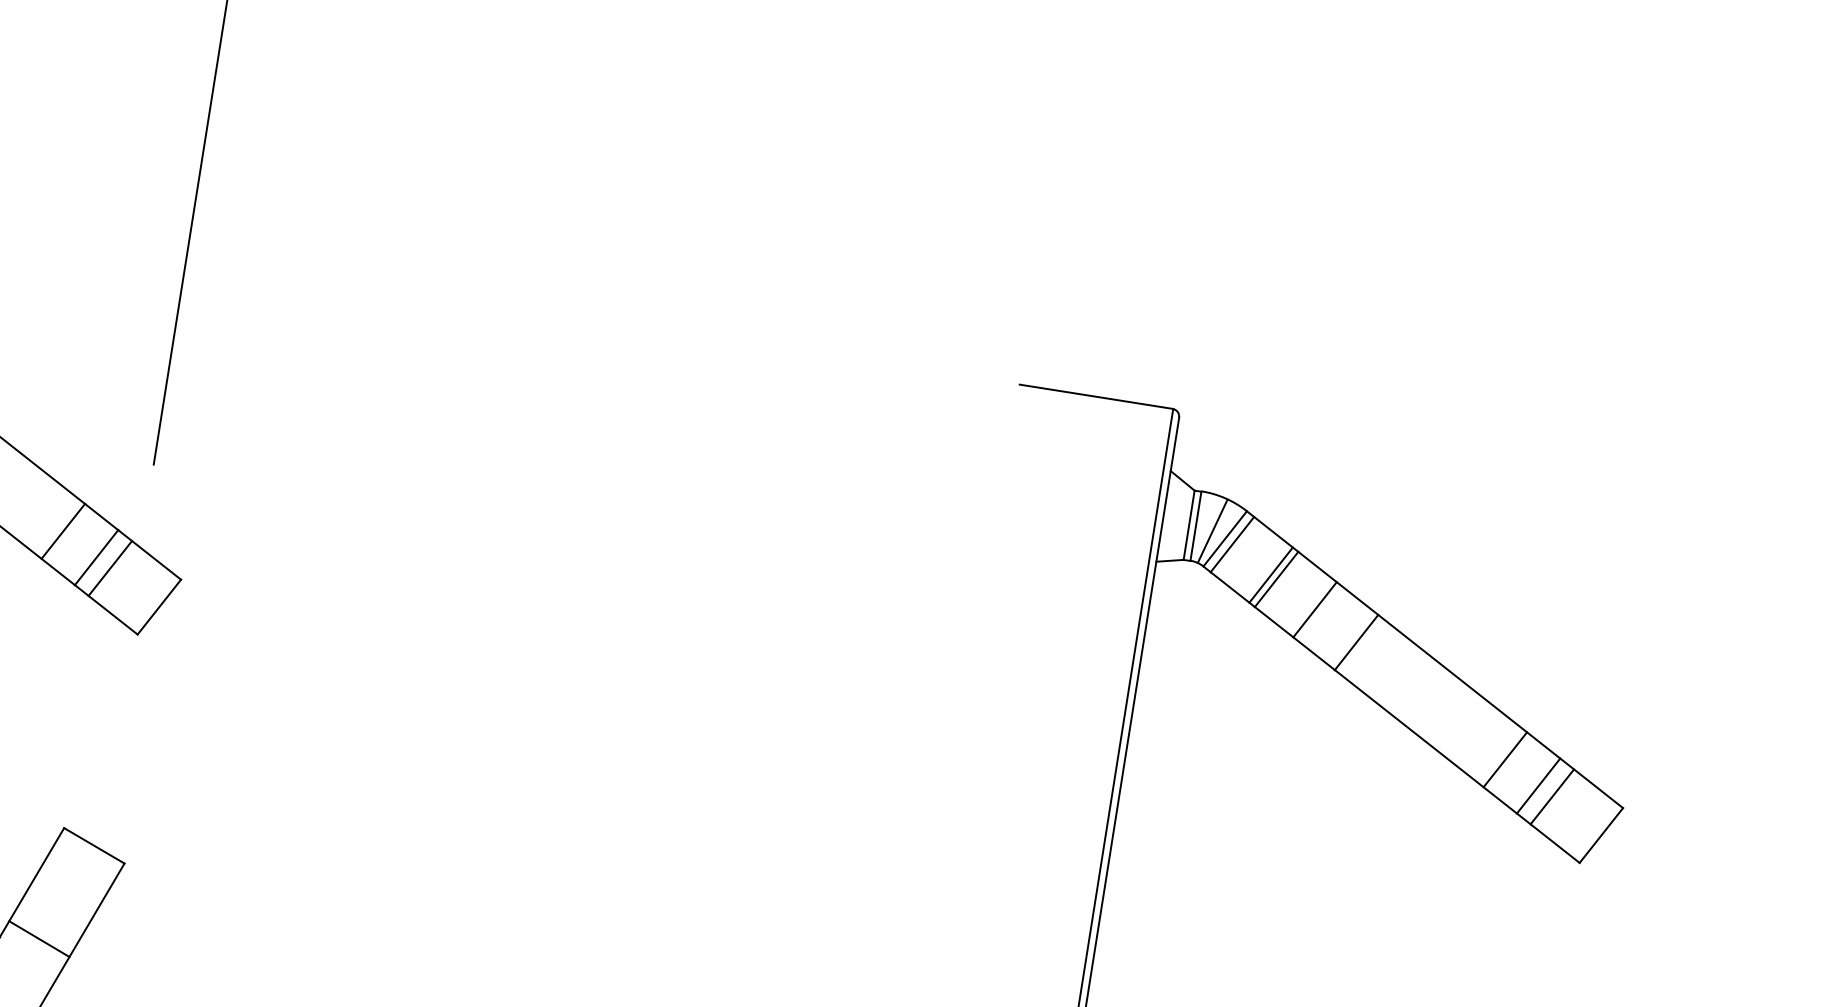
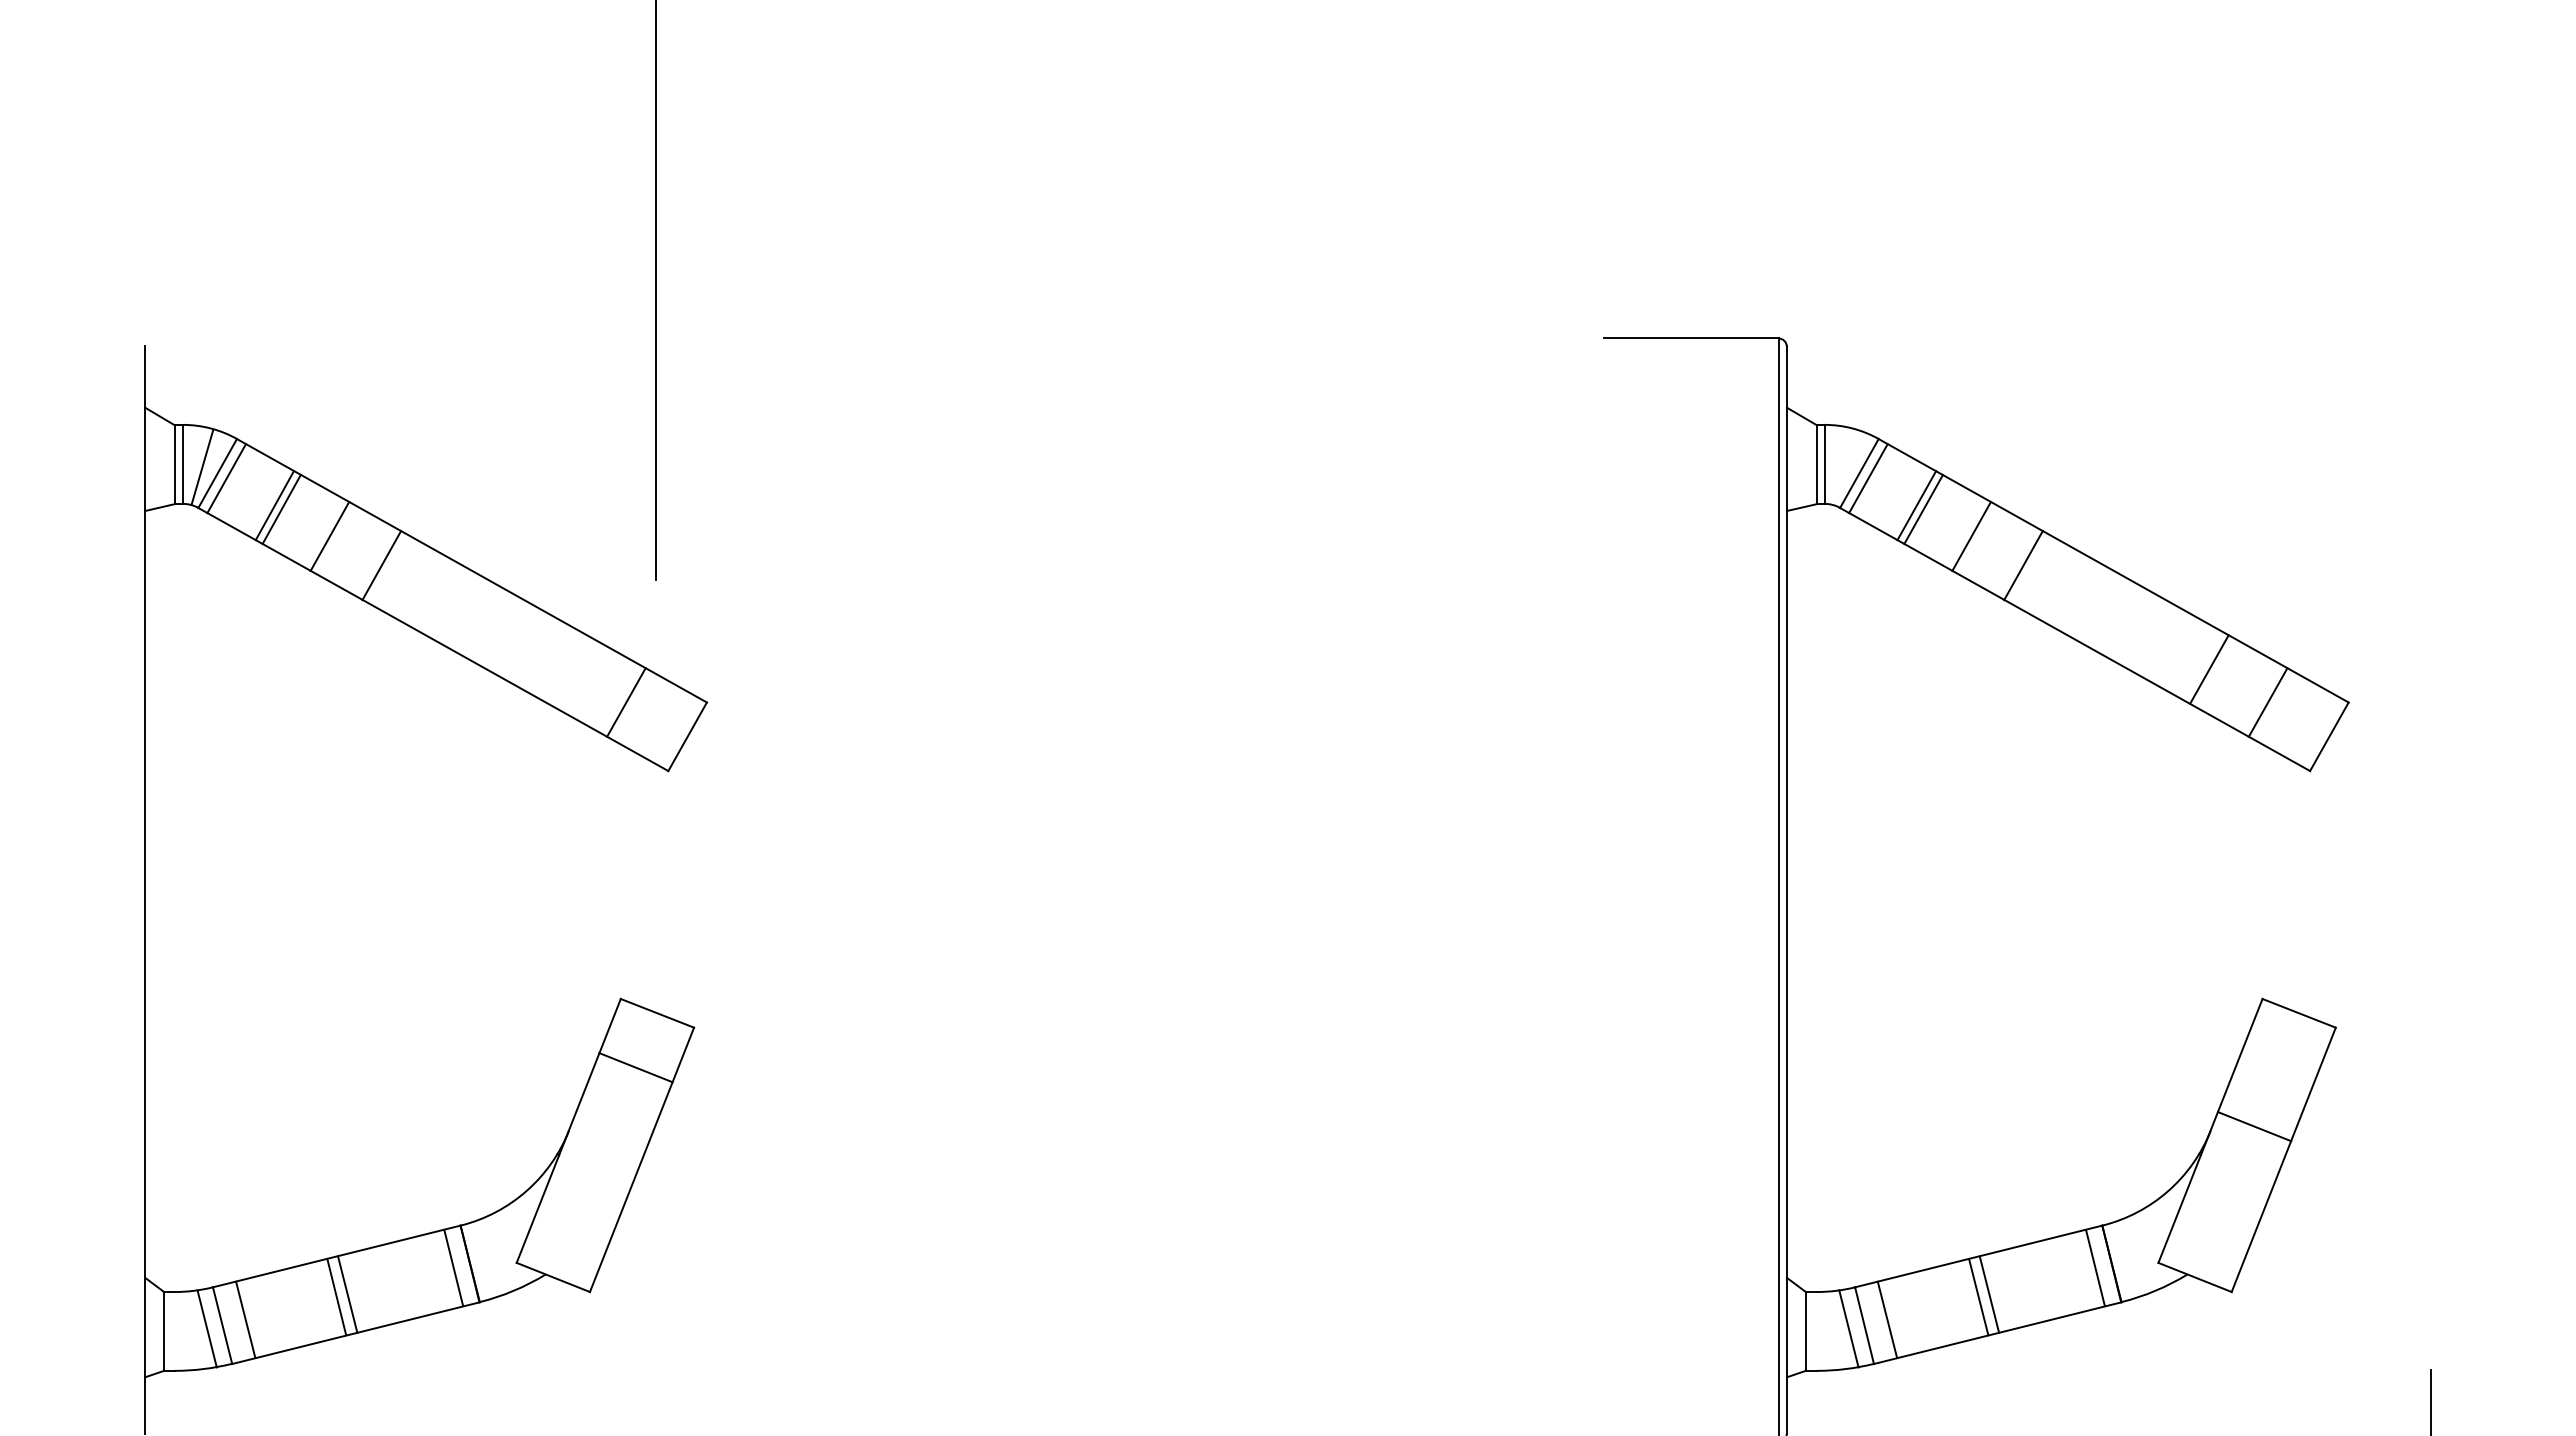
line: (63, 531) -> (567, 669), removed
line: (1212, 531) -> (1844, 467), removed
line: (95, 557) -> (608, 692), removed
line: (1538, 785) -> (2250, 692), removed
line: (39, 938) -> (635, 1067), moved

